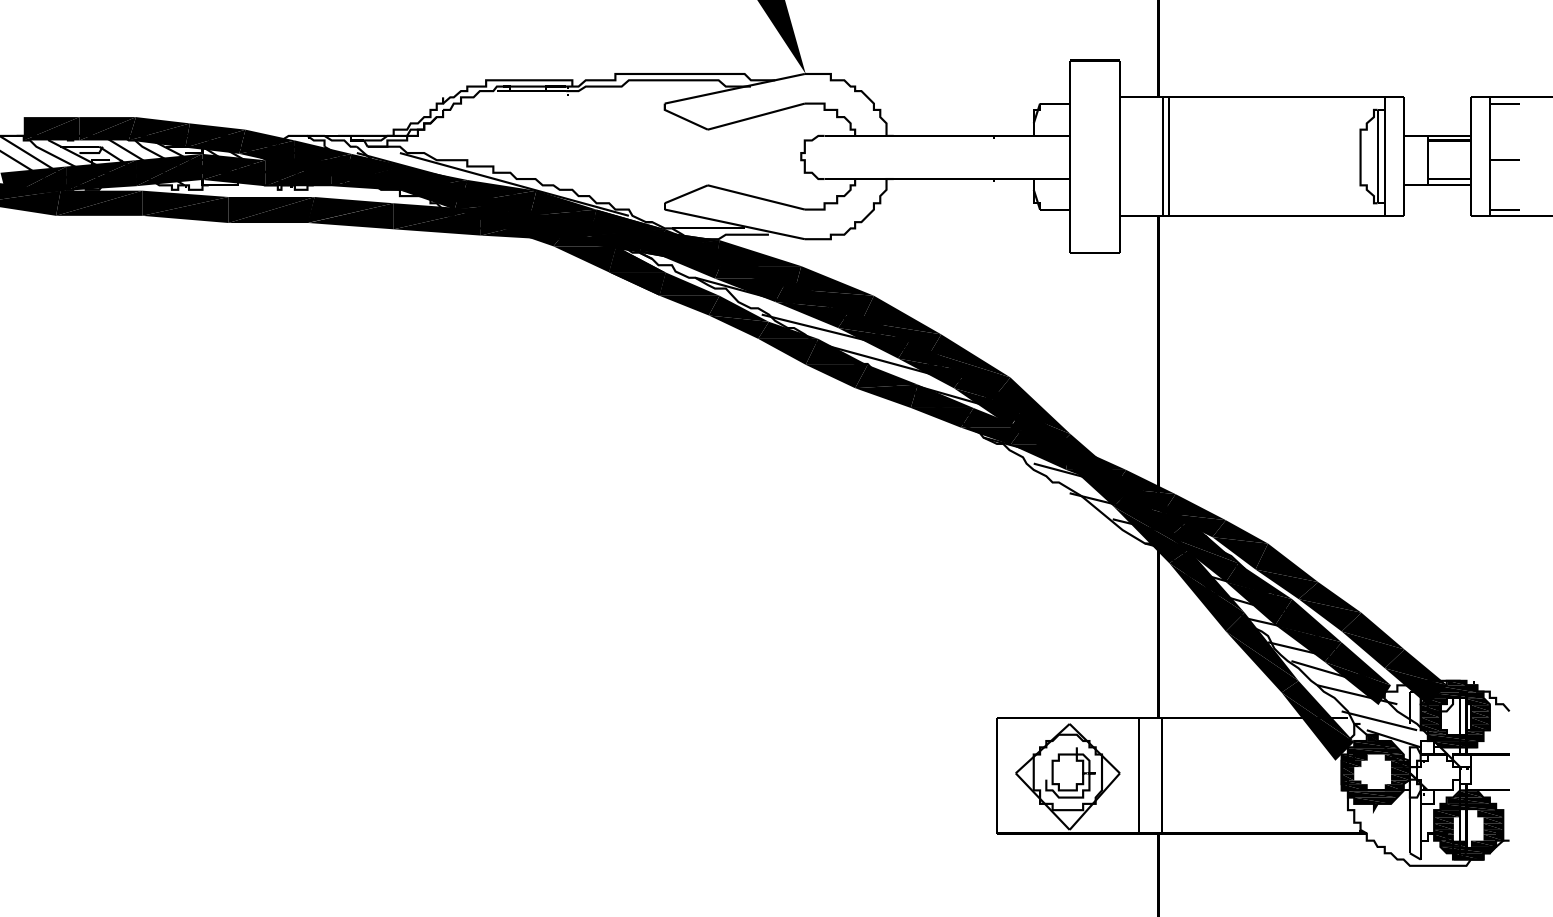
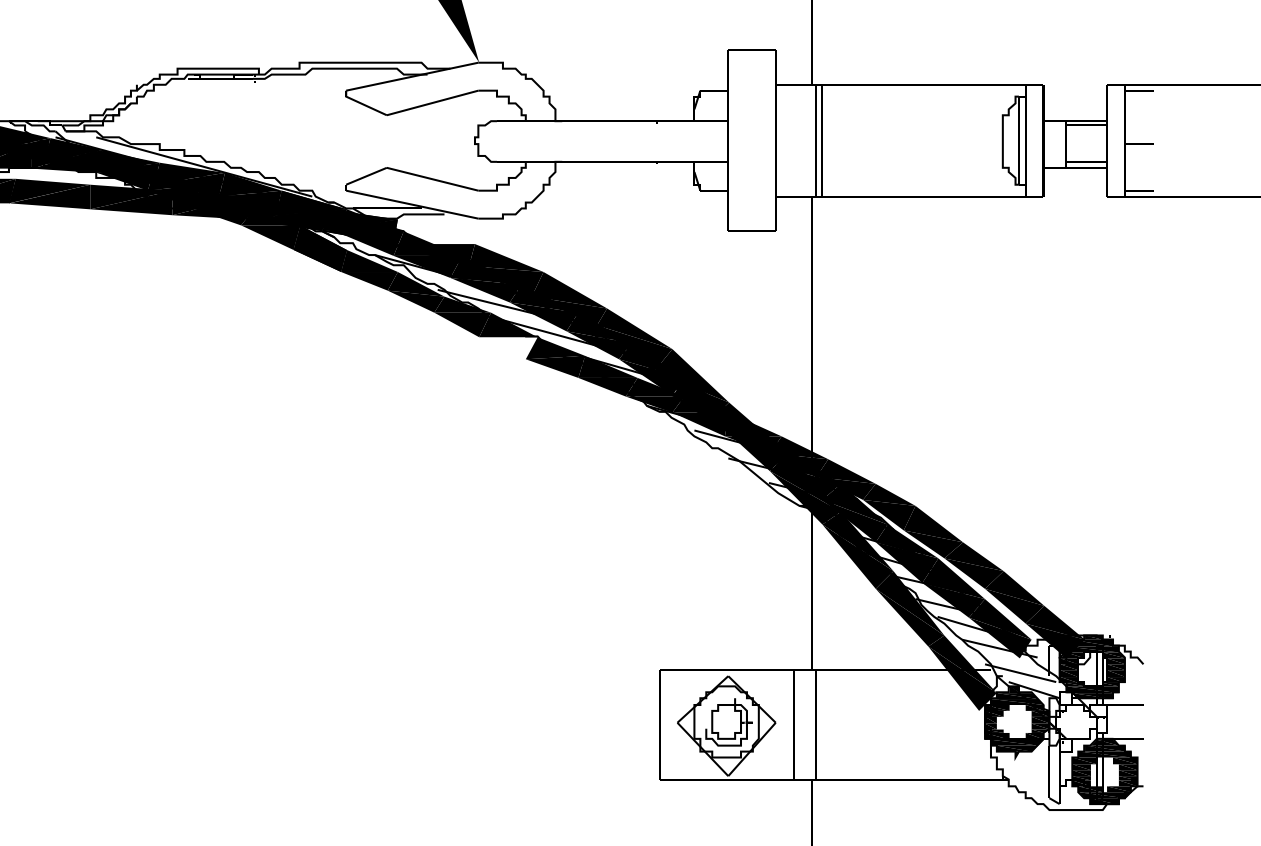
fill: (758, 253) -> (434, 232), removed
fill: (836, 376) -> (508, 348), removed

